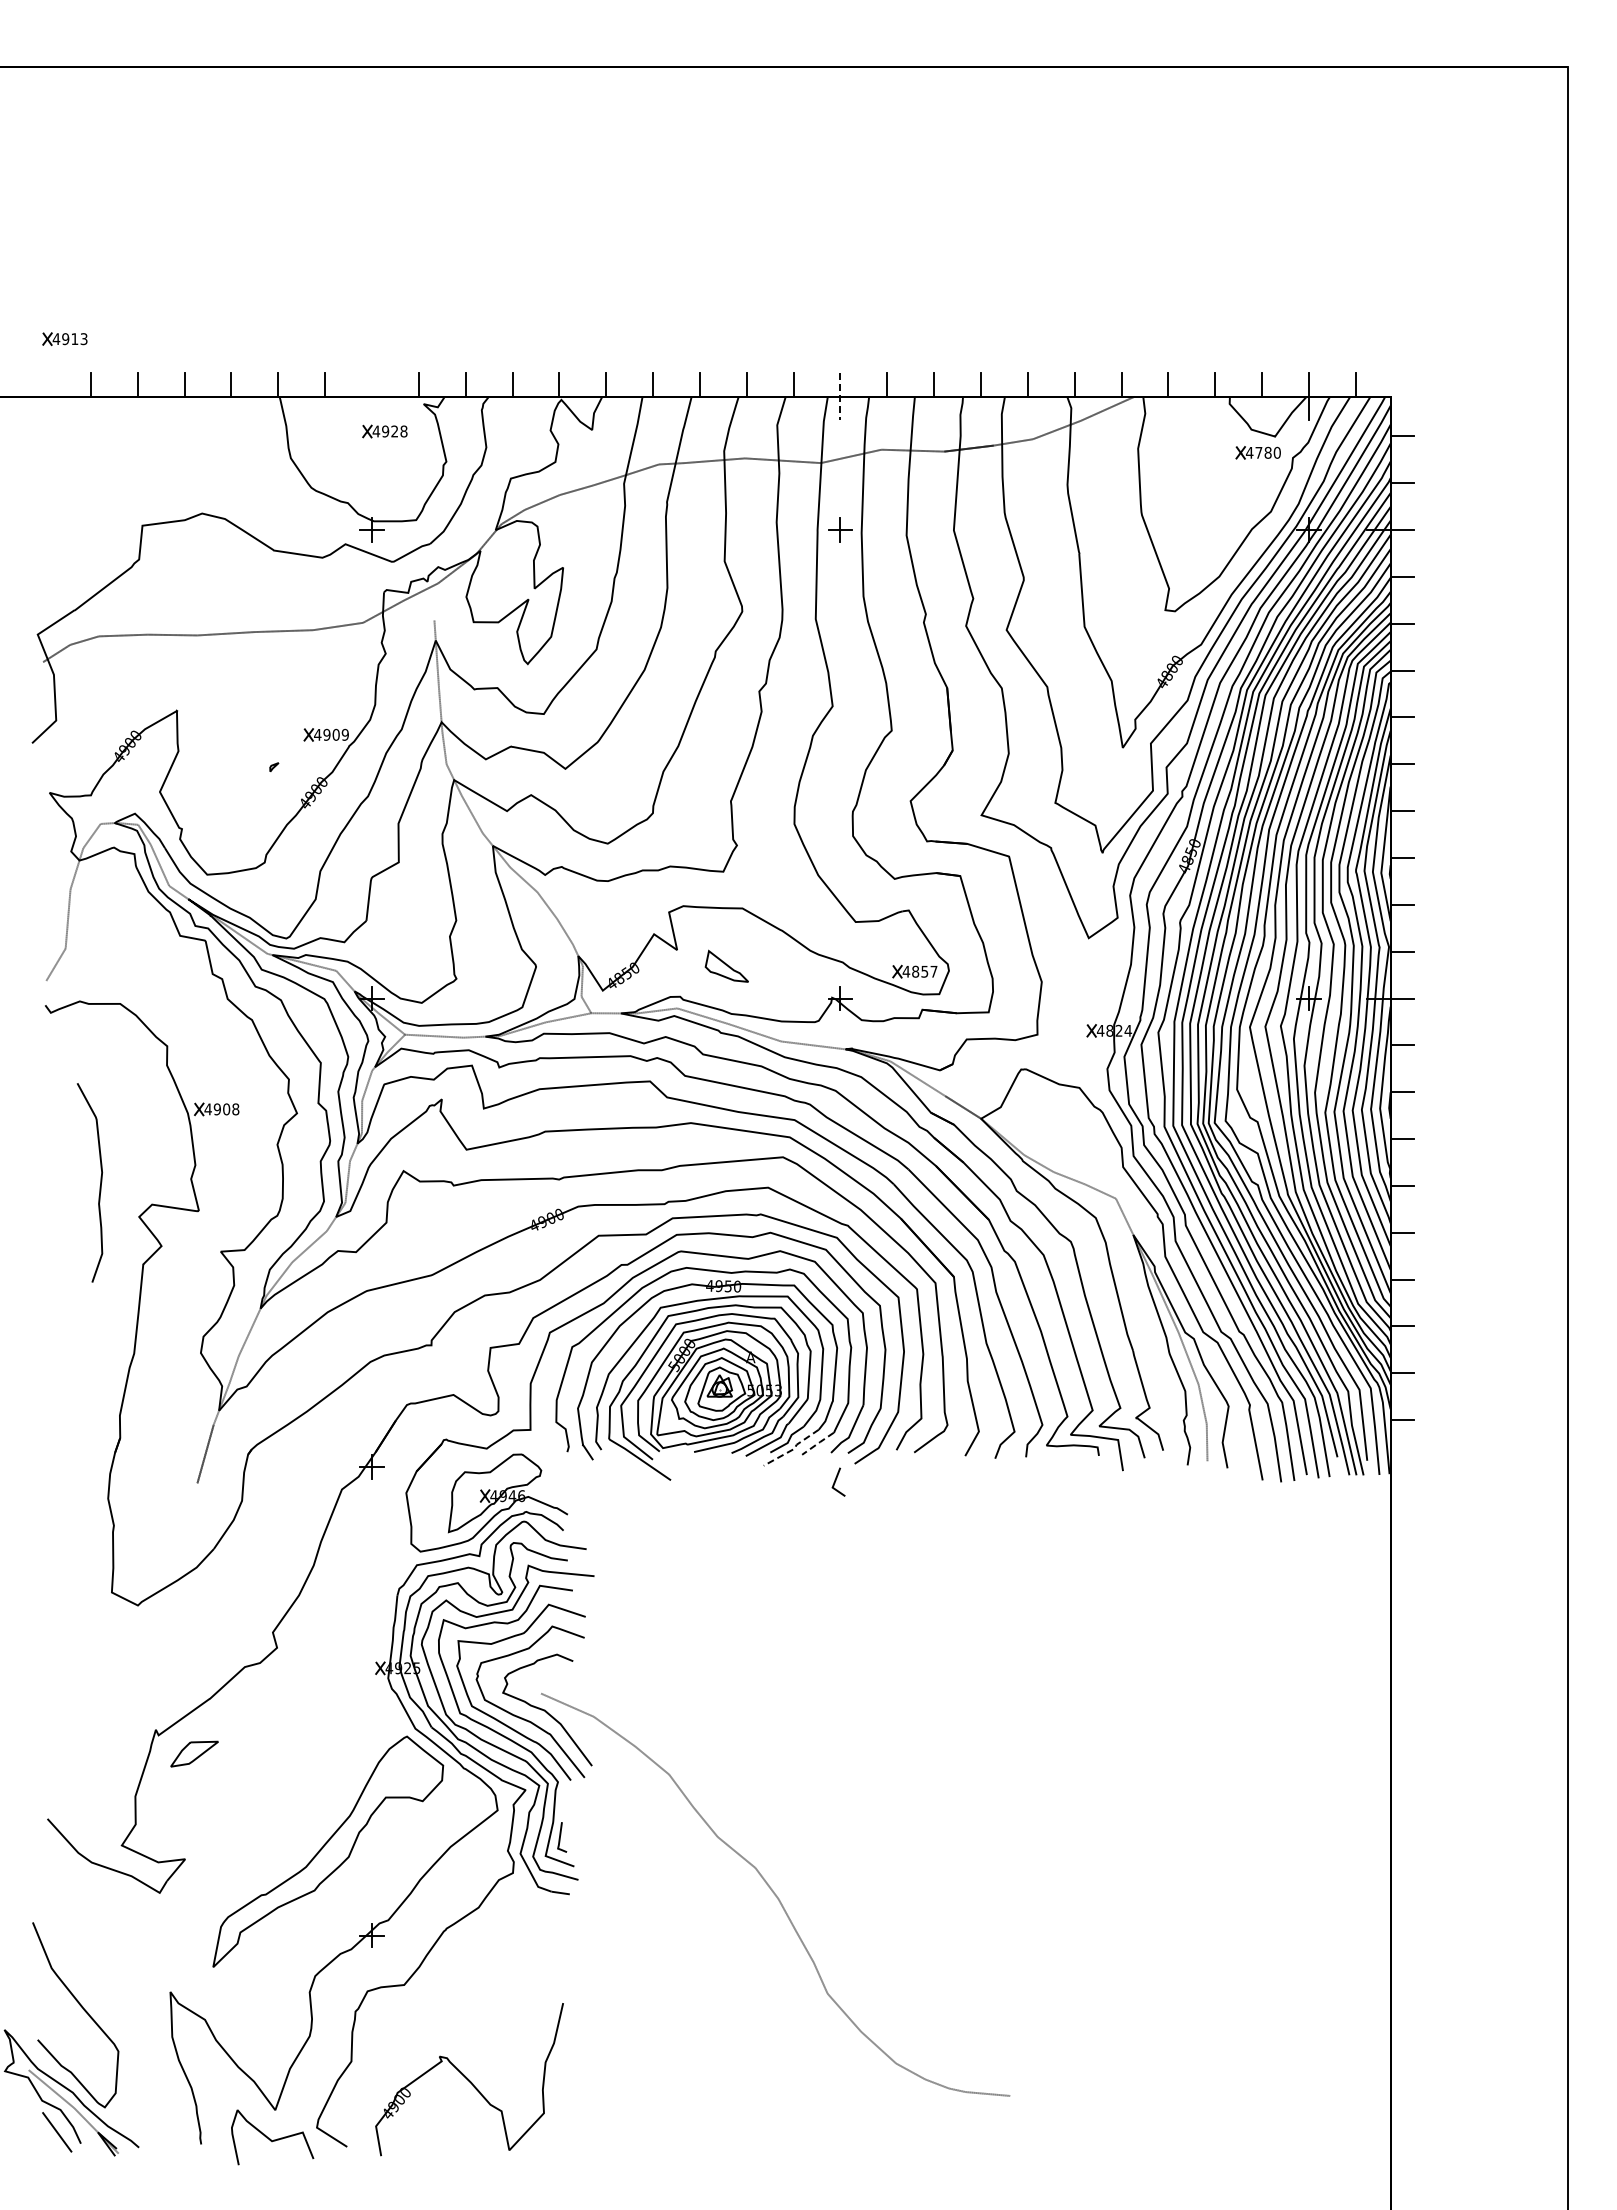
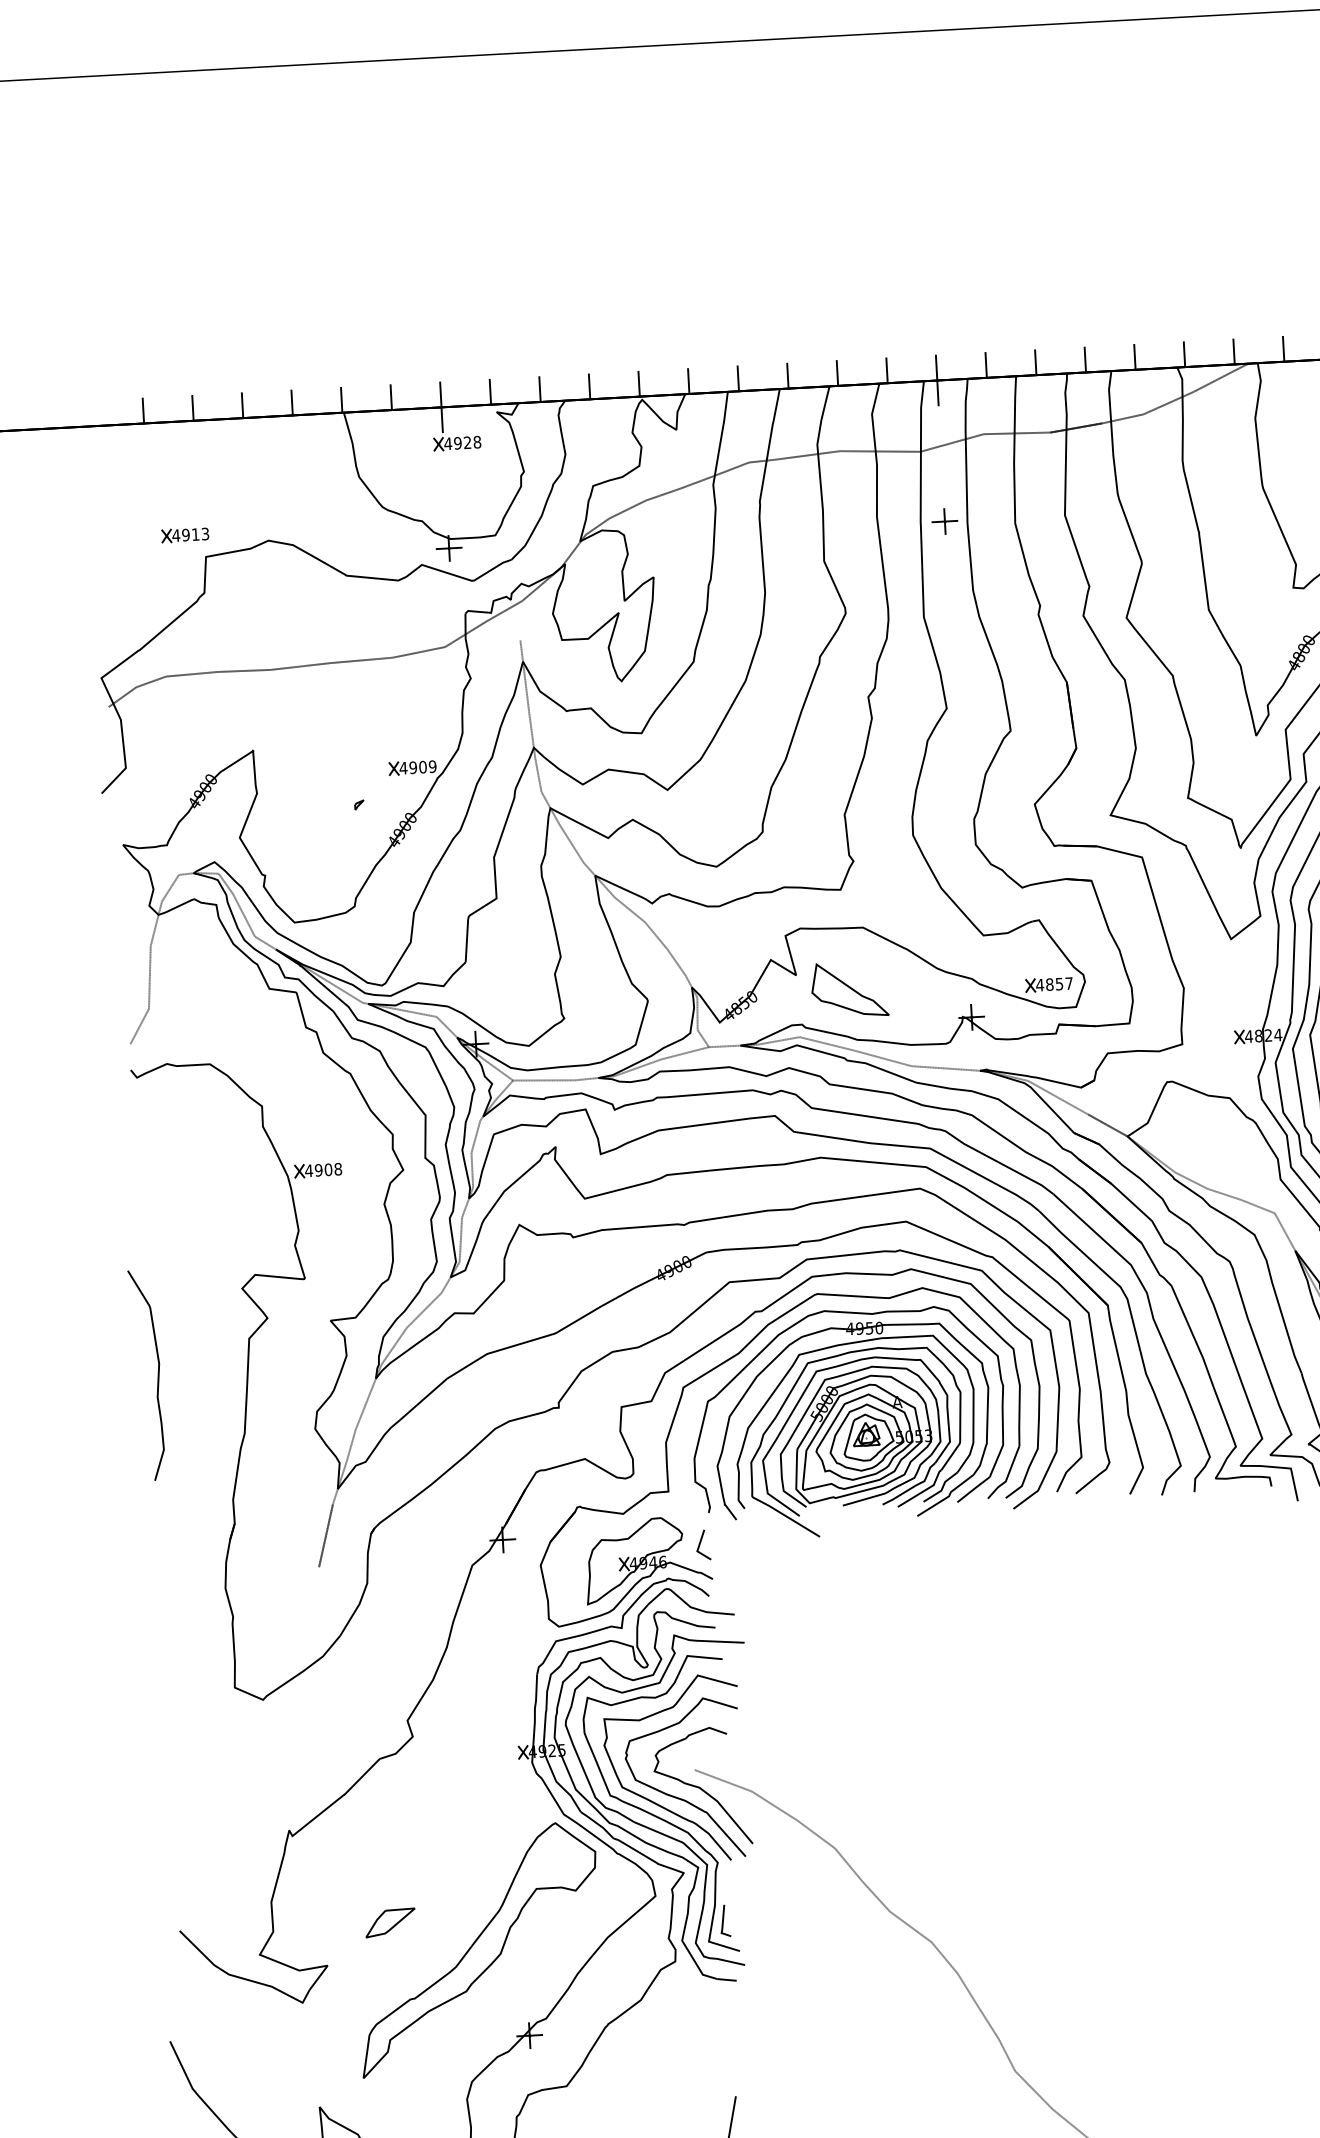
part: (64, 338) -> (184, 534), moved
line: (371, 396) -> (440, 407), added
line: (840, 397) -> (937, 381), dashed -> solid
part: (726, 966) -> (849, 989), size x1.67
curve: (99, 1186) -> (157, 1378), moved
line: (817, 1443) -> (972, 1489), dashed -> solid
line: (793, 1449) -> (947, 1497), dashed -> solid
line: (836, 1480) -> (701, 1543), moved
part: (194, 1753) -> (390, 1922), moved

